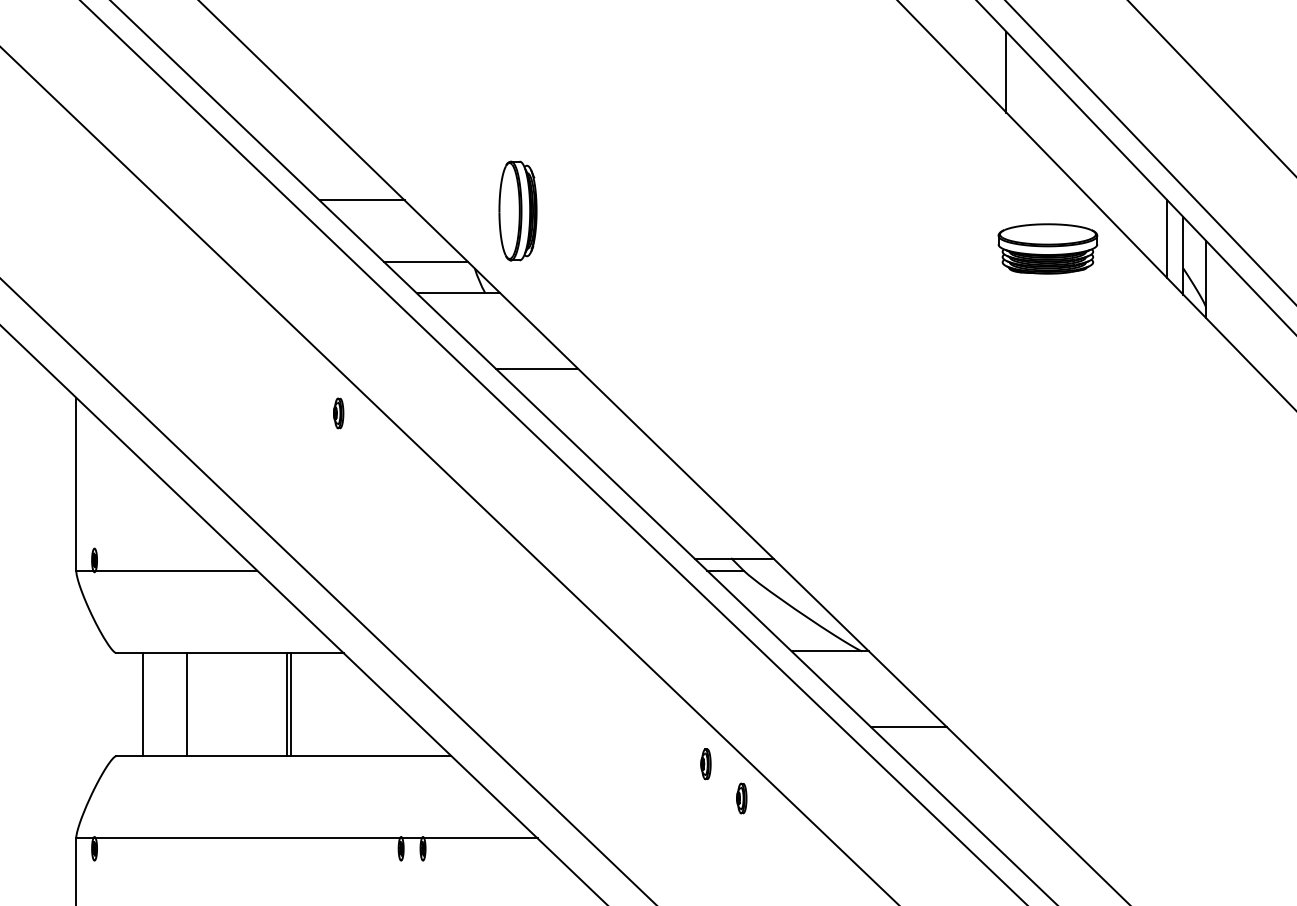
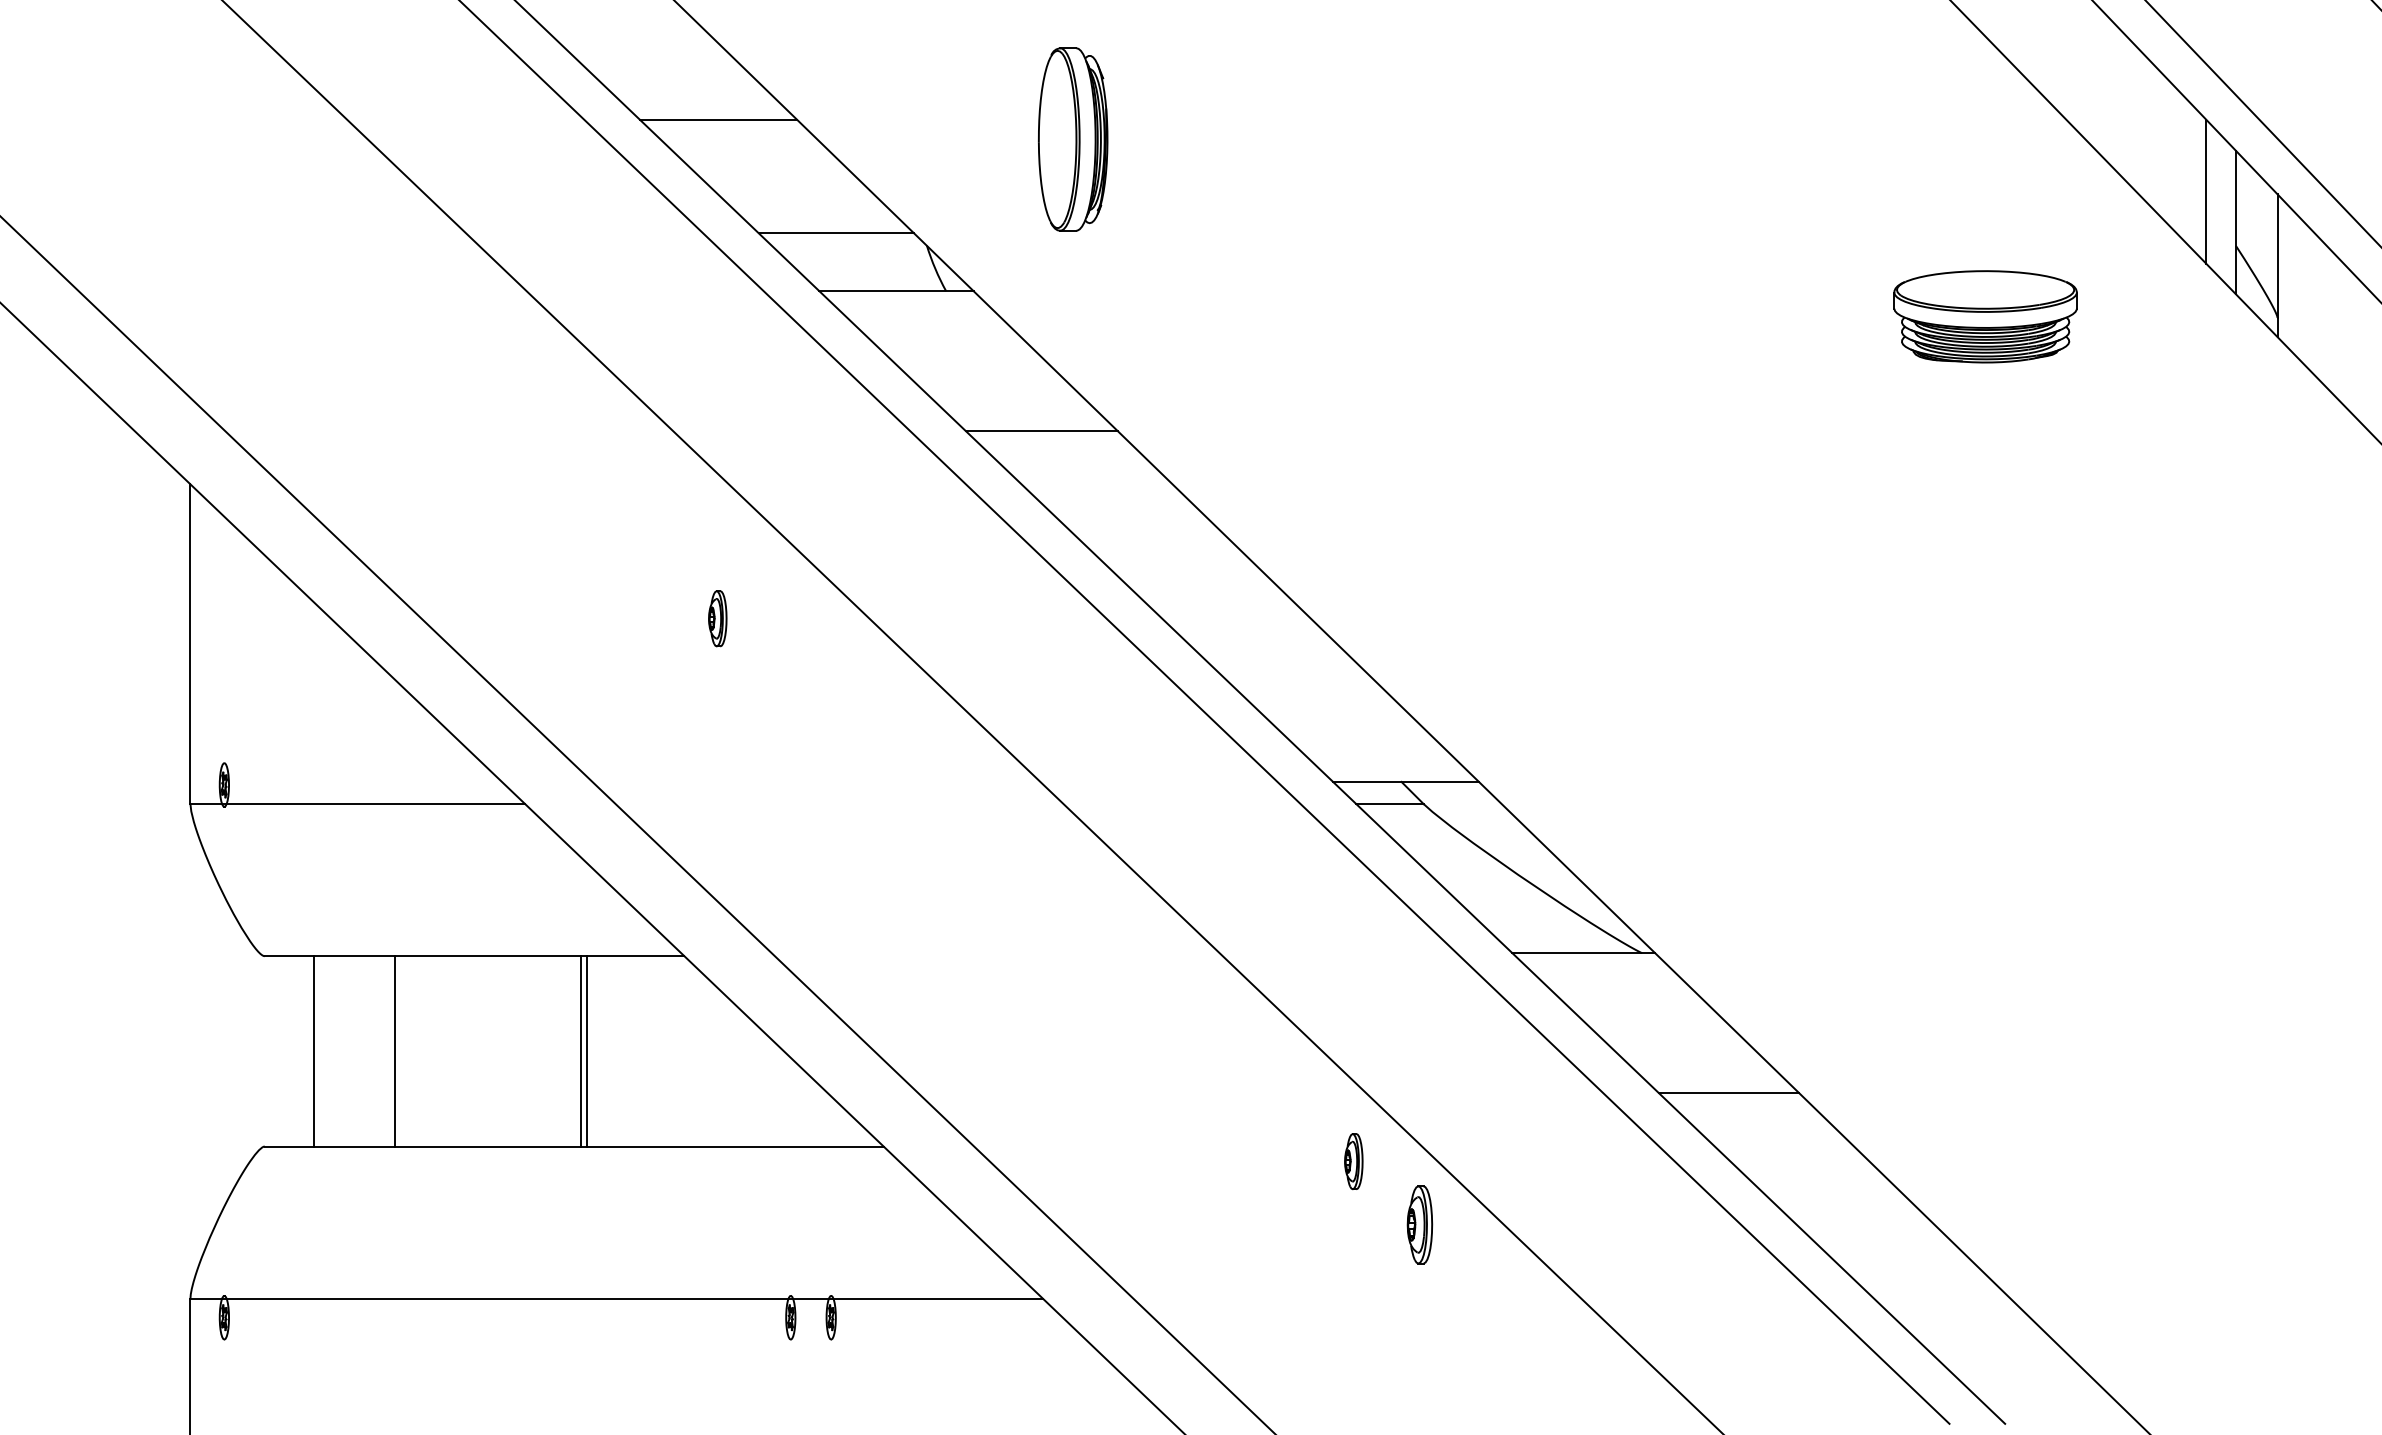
part: (517, 210) -> (1072, 138), moved
part: (1047, 248) -> (1984, 315), moved
part: (338, 413) -> (717, 618), moved
part: (741, 798) -> (1419, 1224), size x1.4

